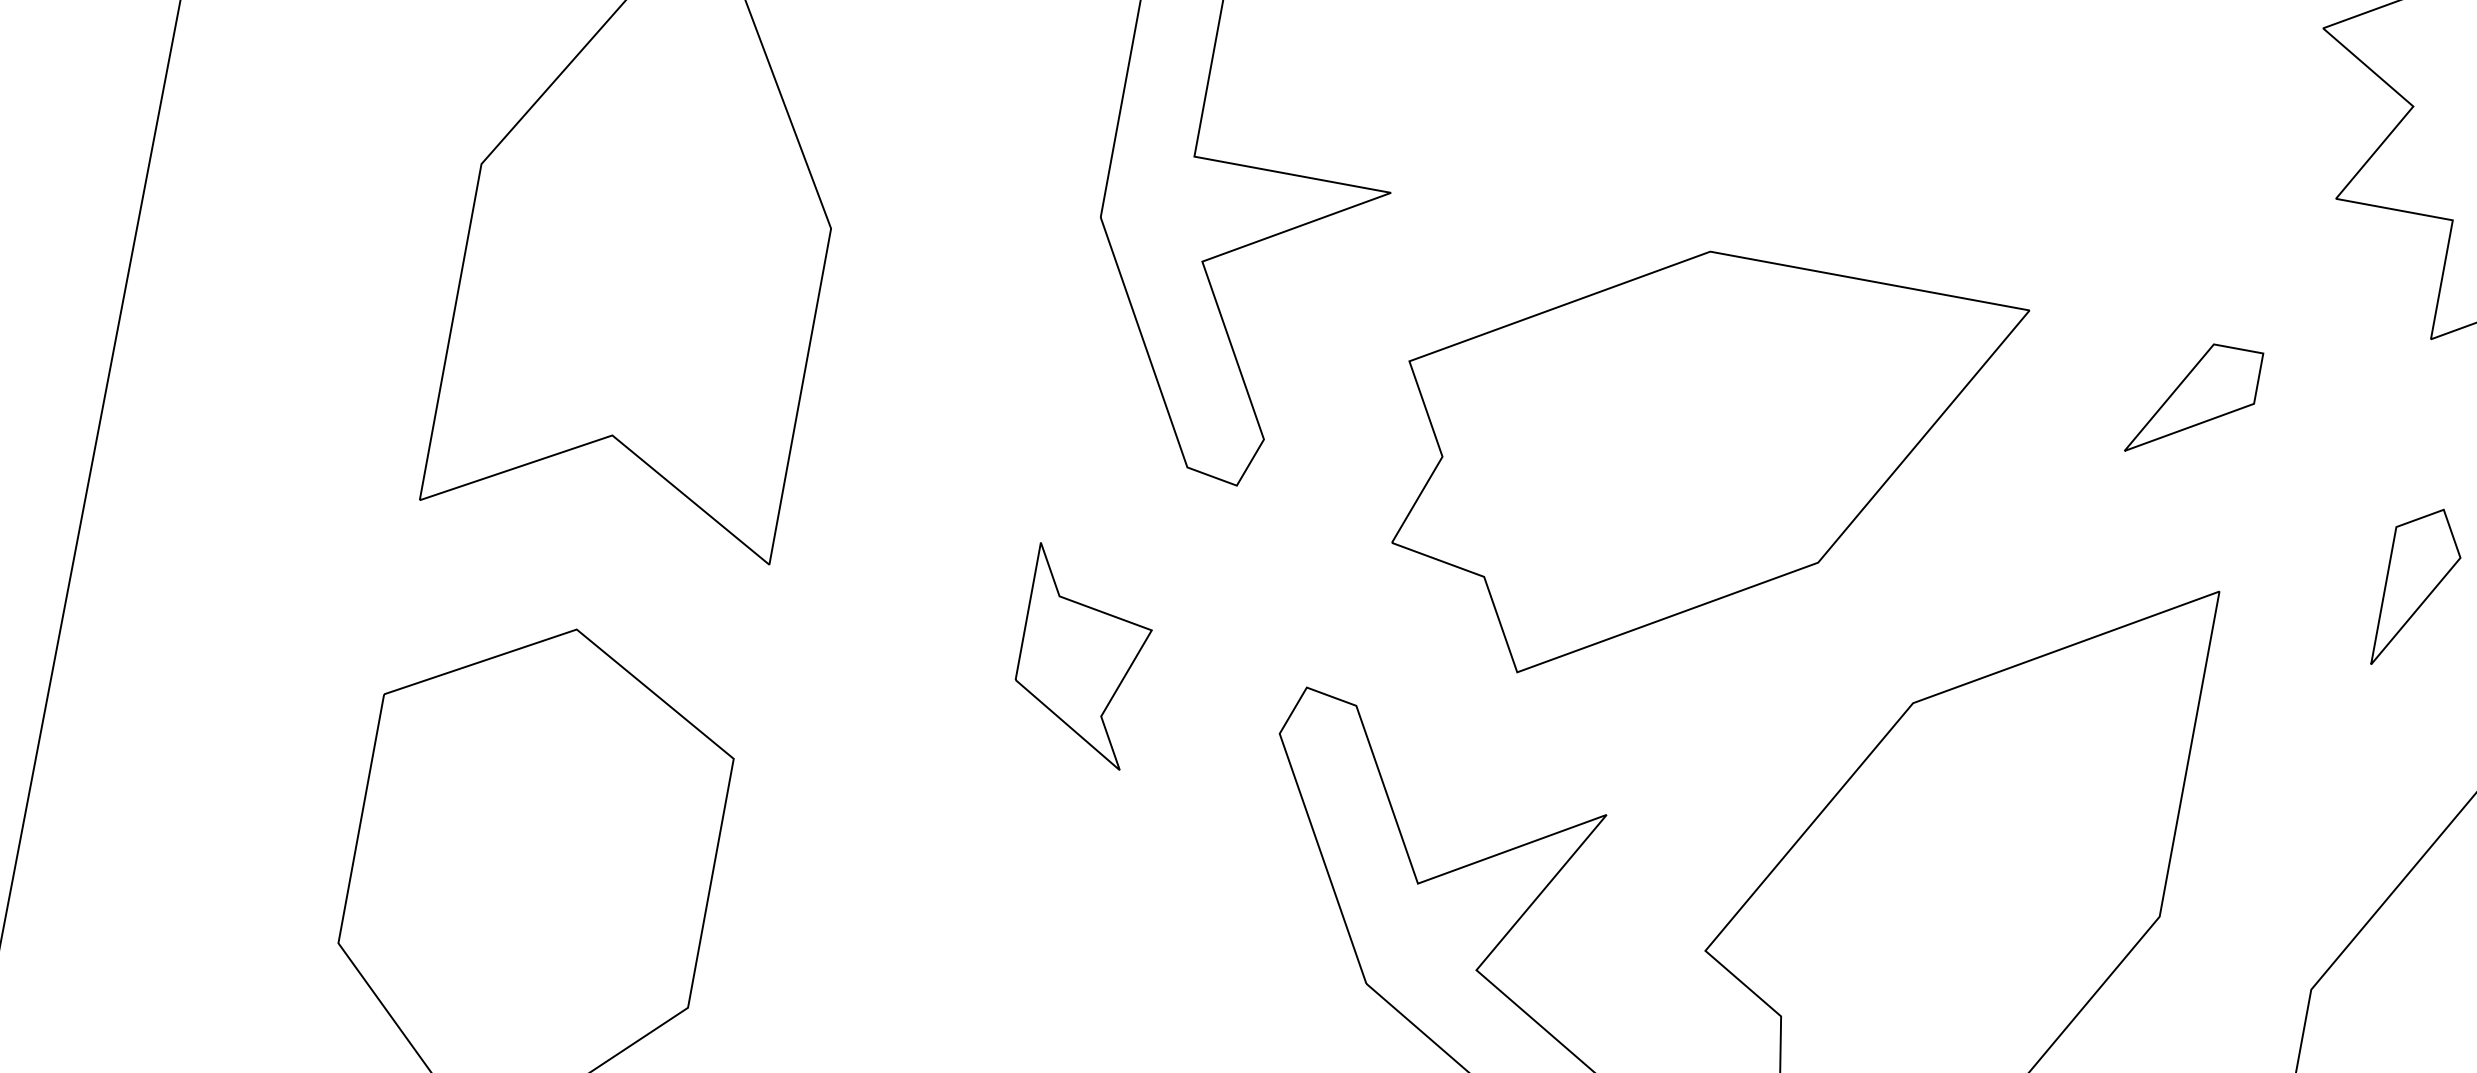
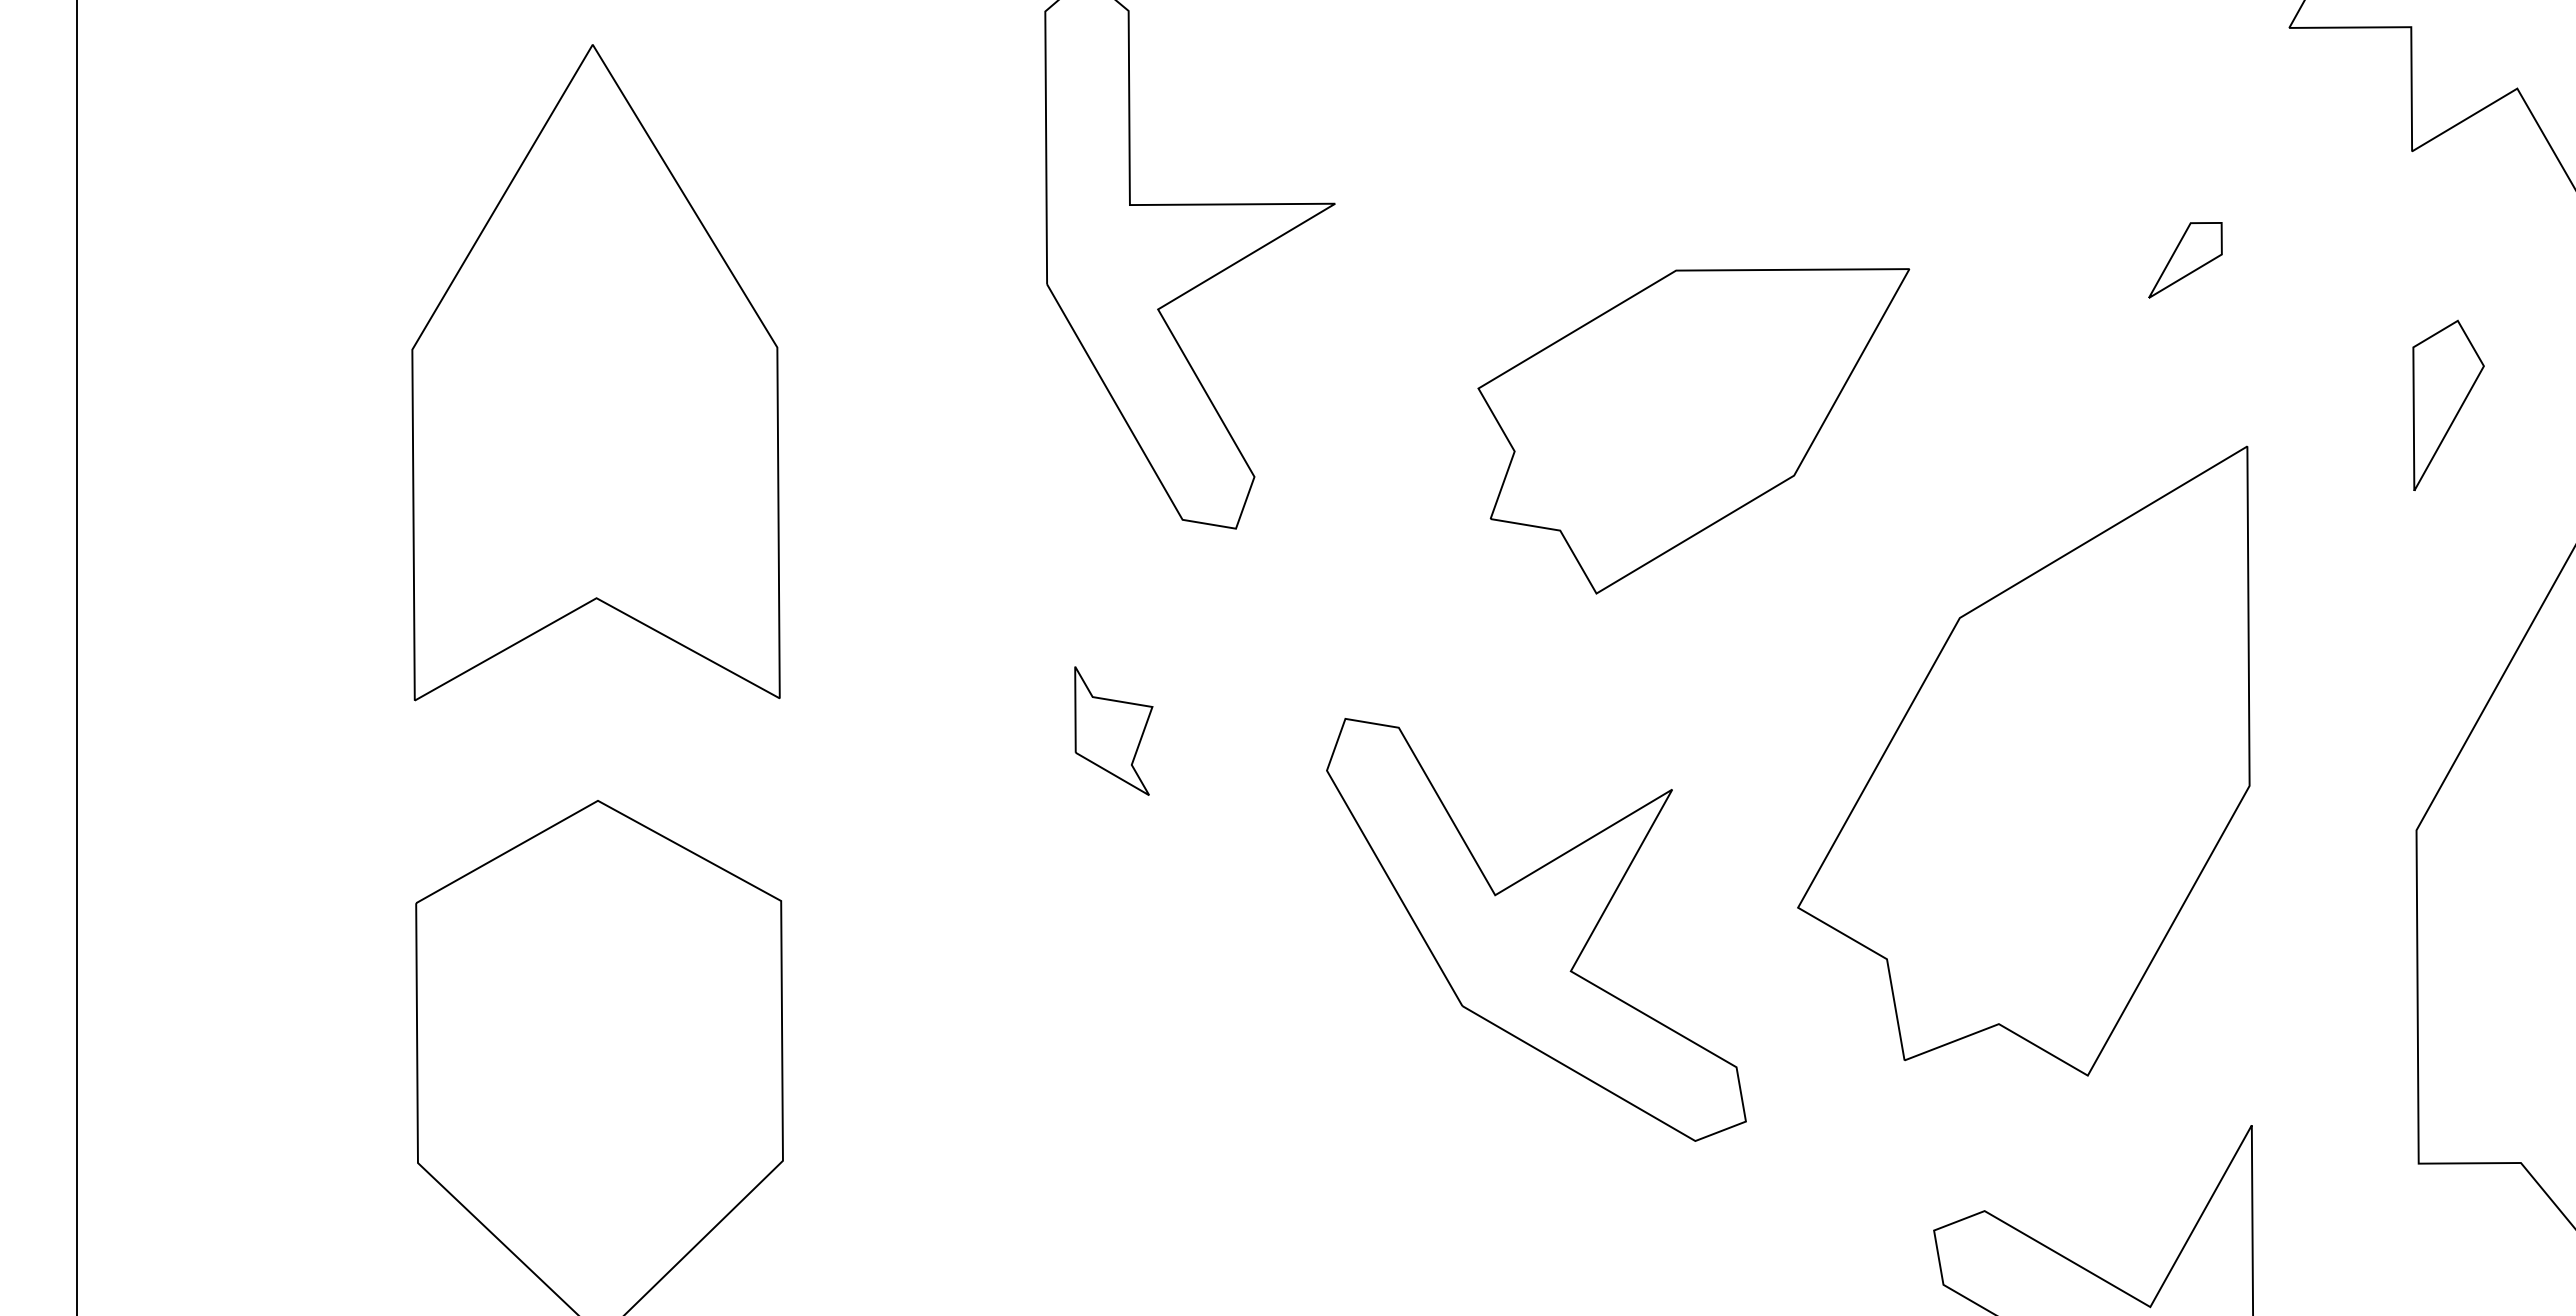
part: (2194, 402) -> (2185, 260), size x0.6
part: (1692, 476) -> (1693, 431), size x0.7
part: (1082, 656) -> (1113, 730), size x0.6

